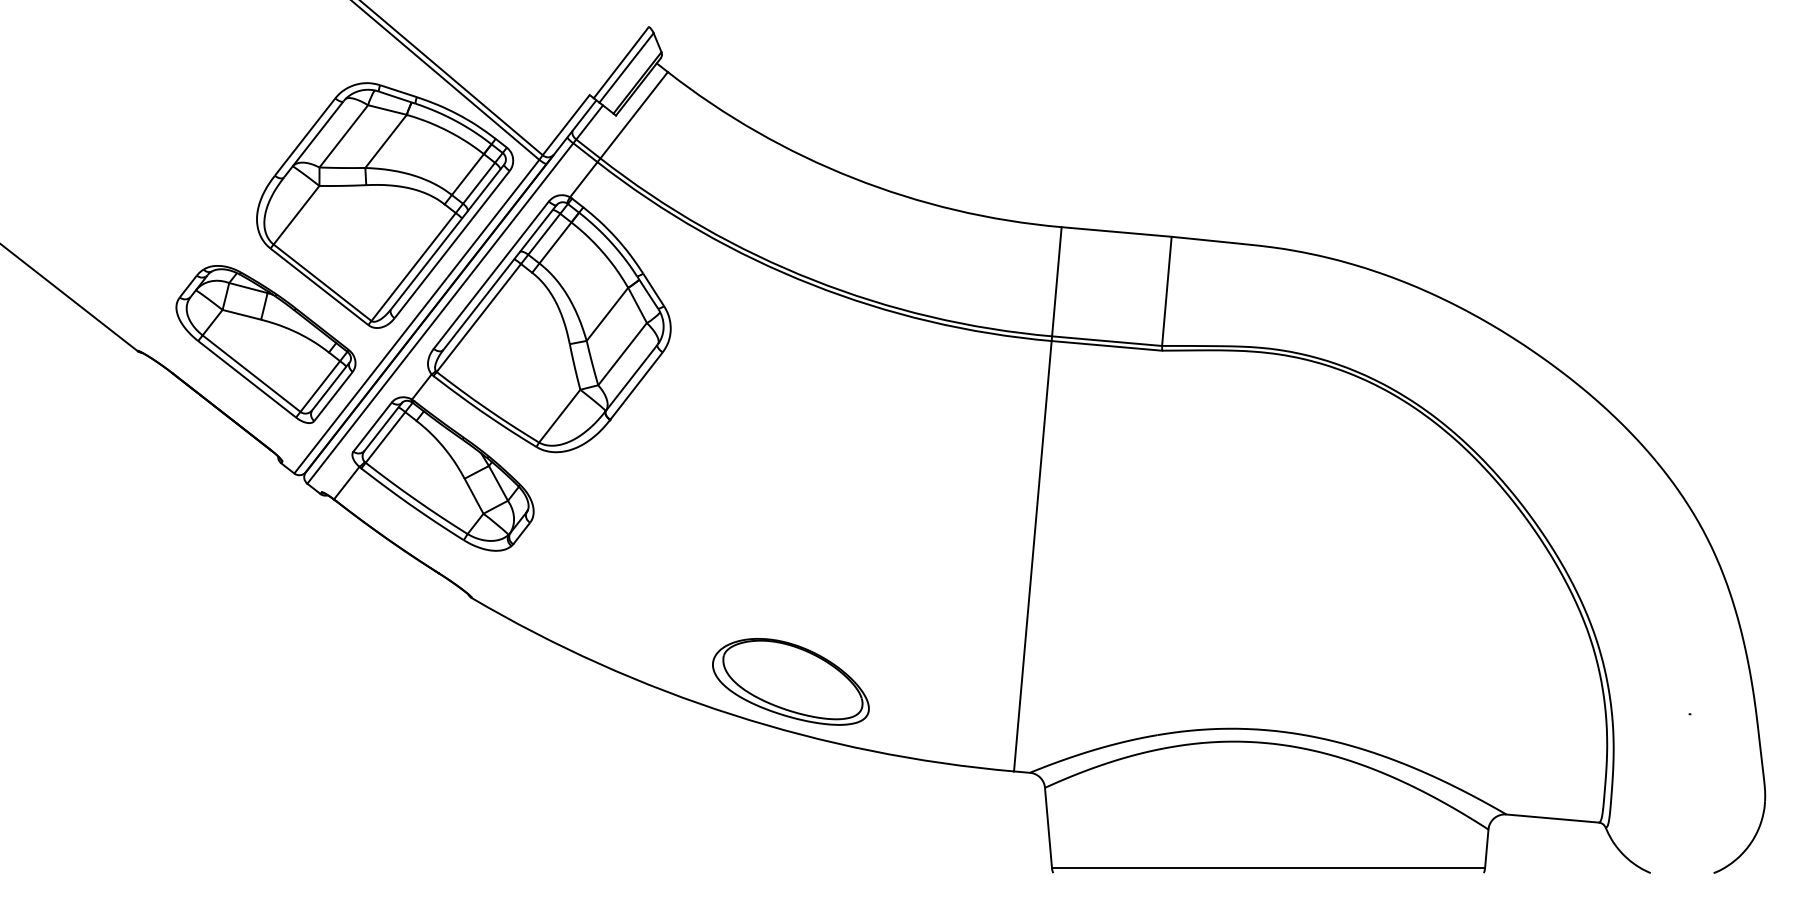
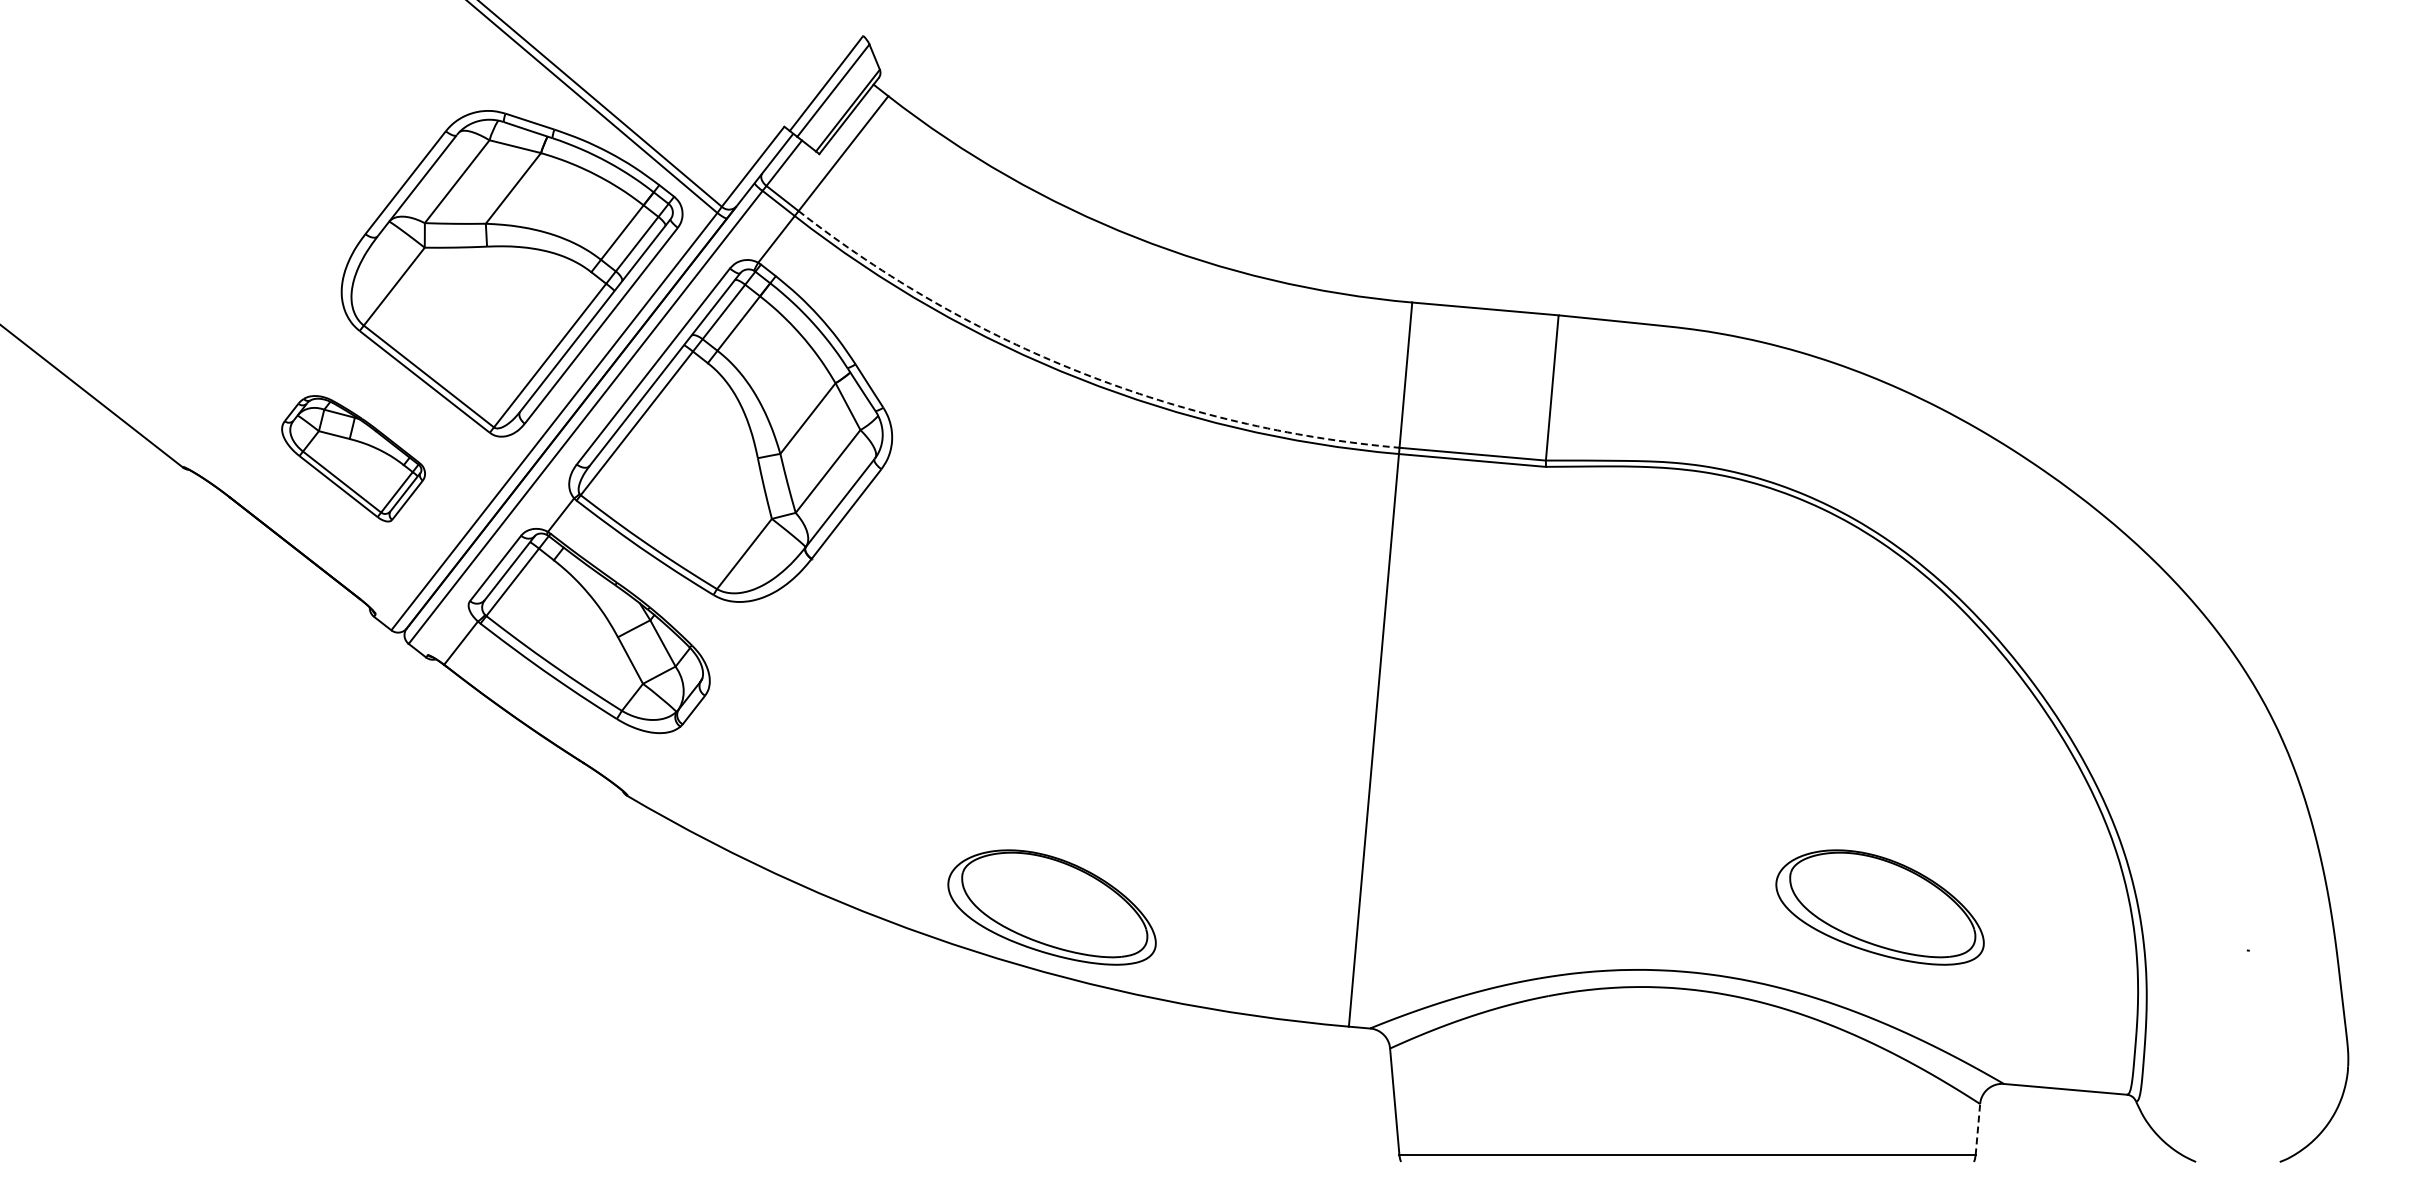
arc: (813, 280) -> (1081, 373), solid -> dashed
part: (265, 344) -> (353, 458), size x0.6
part: (1412, 681) -> (1879, 907), added
line: (1486, 848) -> (1977, 1129), solid -> dashed

